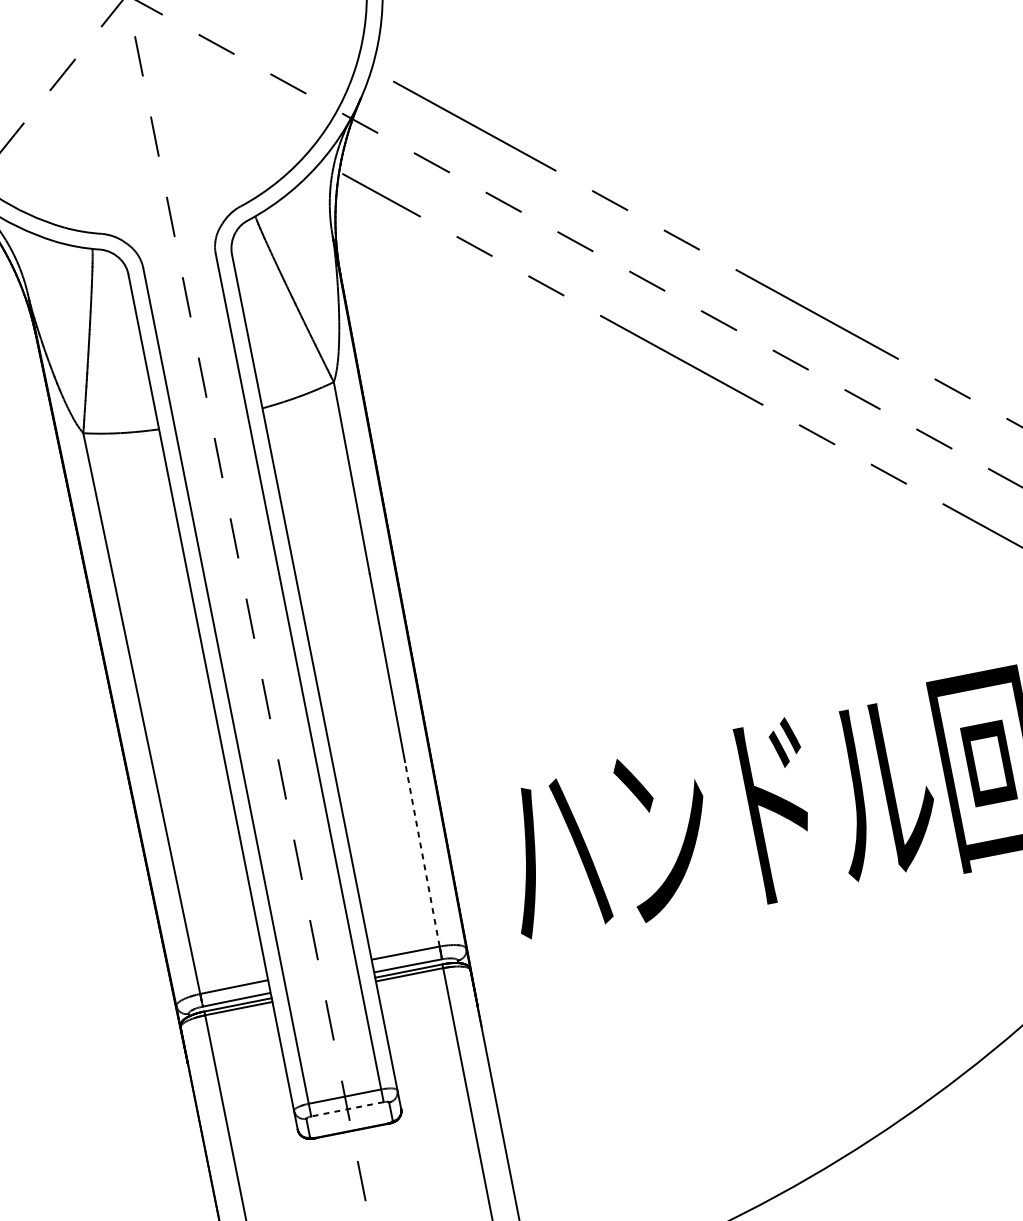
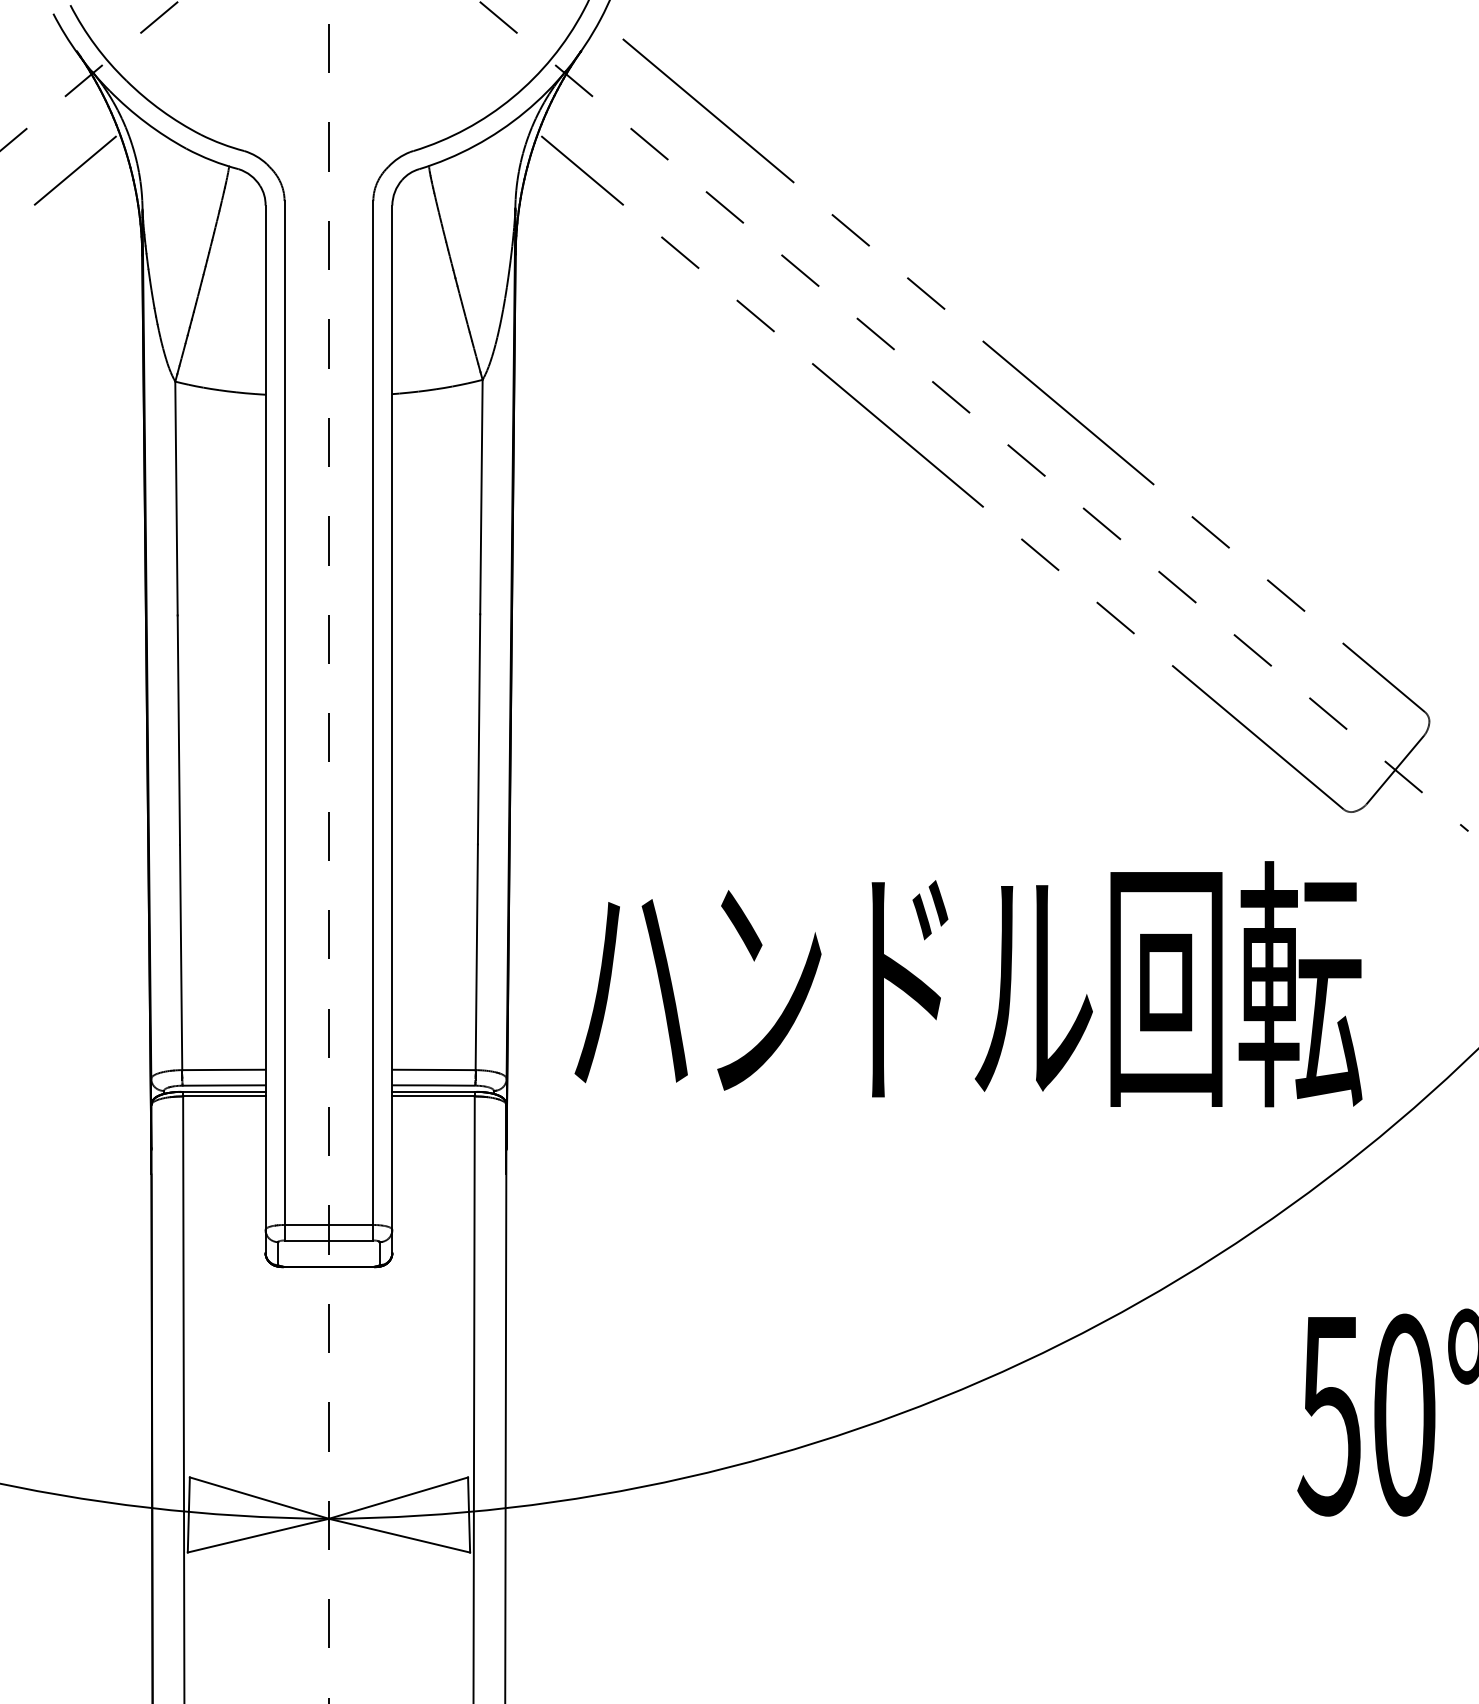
line: (422, 854) -> (476, 957), dashed -> solid
line: (347, 1109) -> (328, 1240), dashed -> solid

